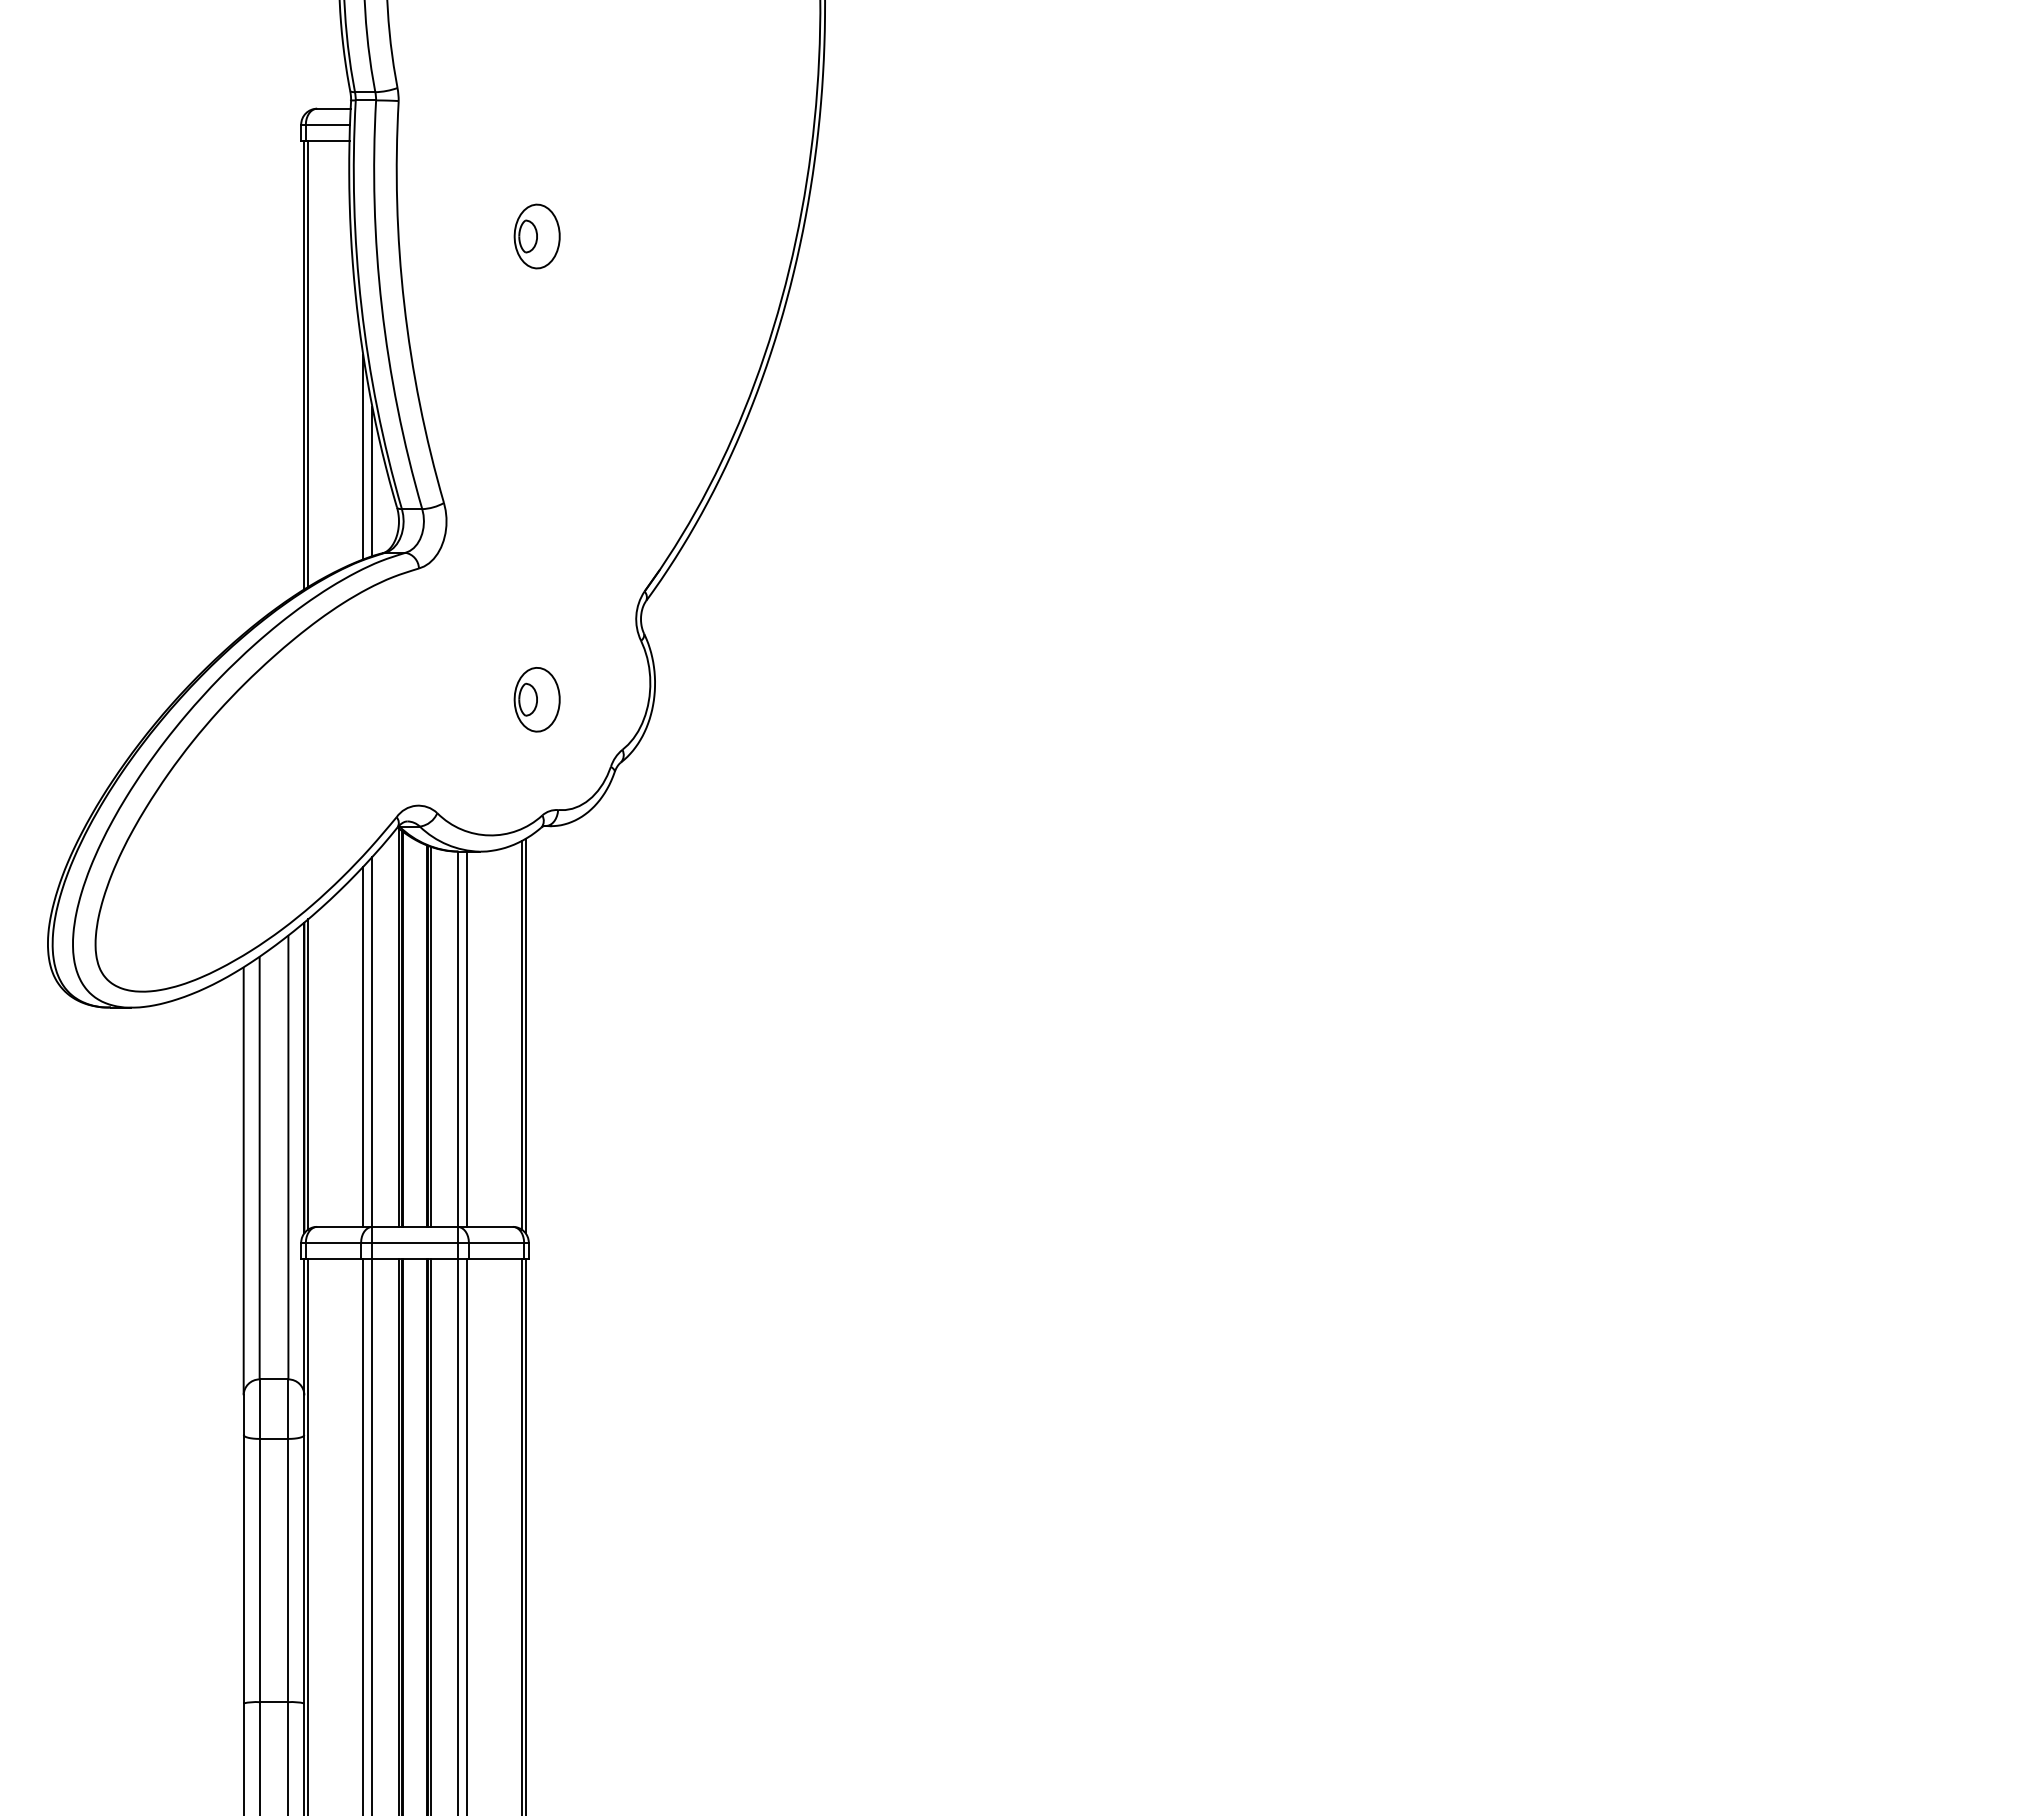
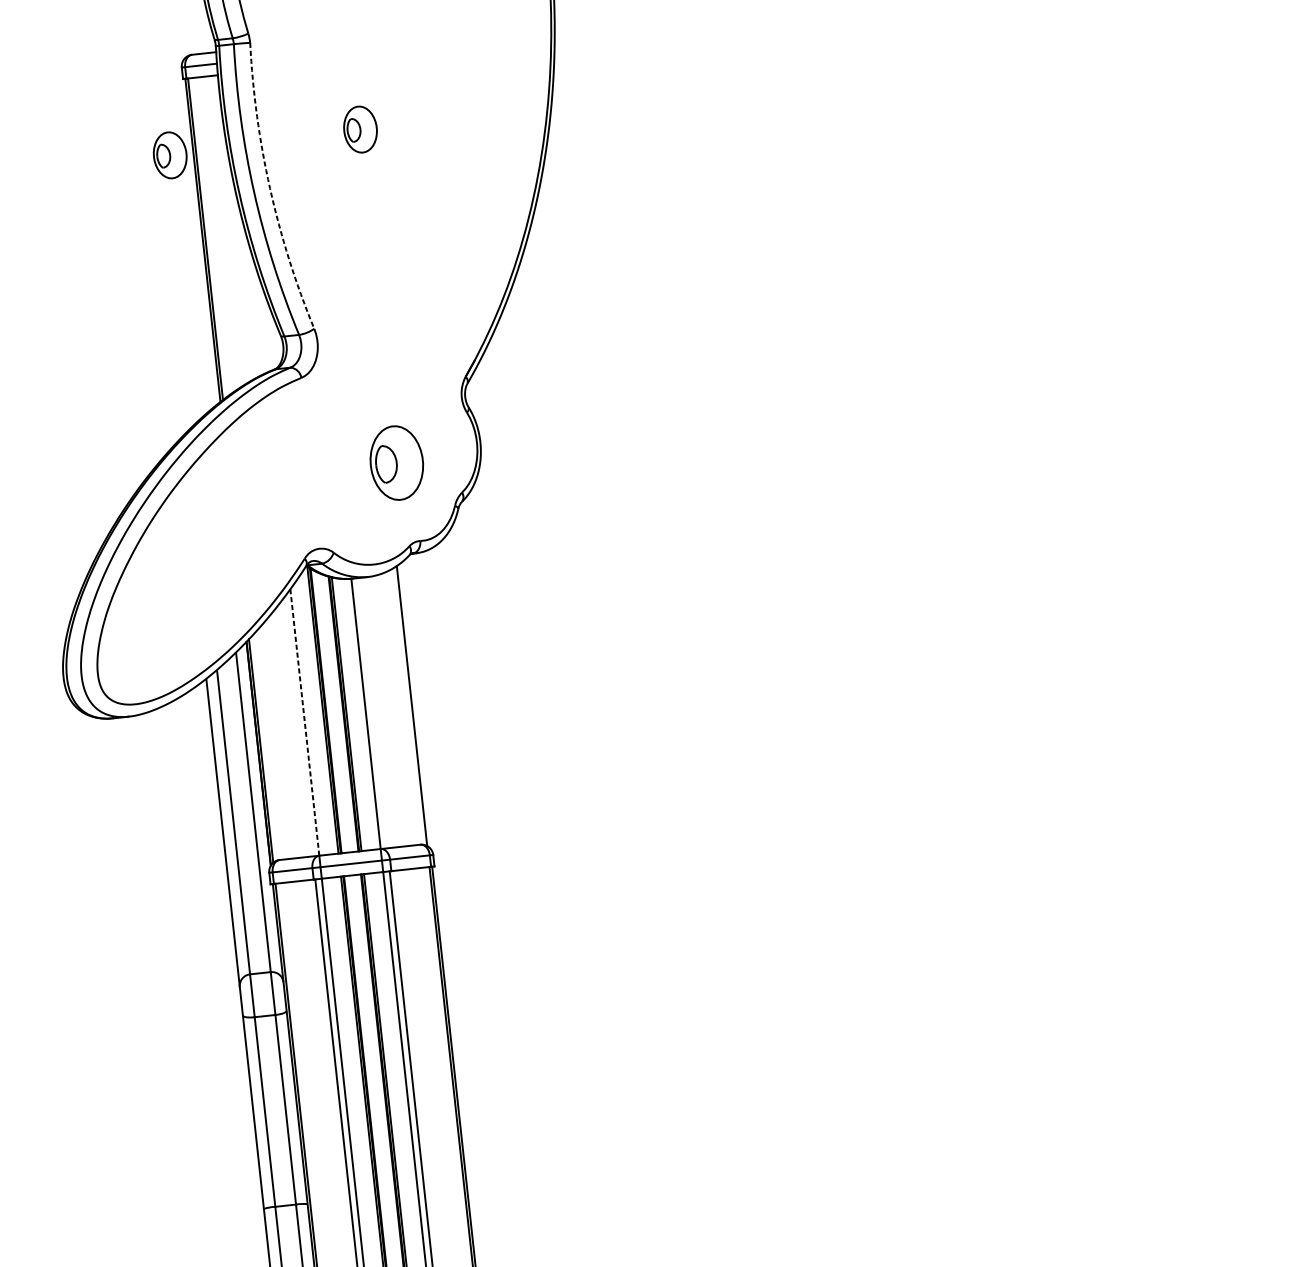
part: (271, 243) -> (169, 155), added
arc: (404, 303) -> (270, 188), solid -> dashed
line: (363, 457) -> (252, 302), removed
line: (372, 481) -> (261, 318), removed
part: (536, 699) -> (396, 463), size x1.6
line: (525, 1035) -> (414, 705), removed
line: (466, 1038) -> (372, 712), removed
line: (372, 1042) -> (304, 722), solid -> dashed
line: (363, 1046) -> (298, 726), removed

